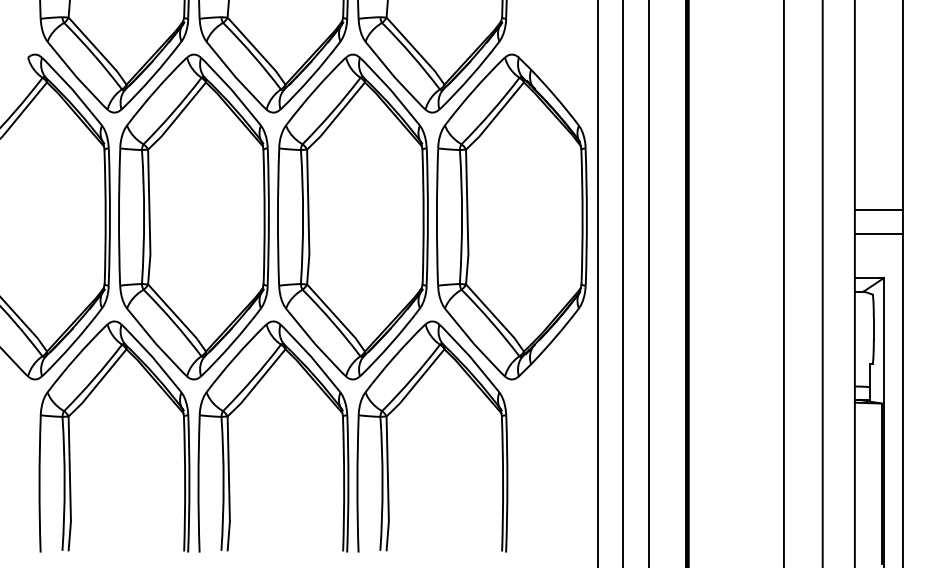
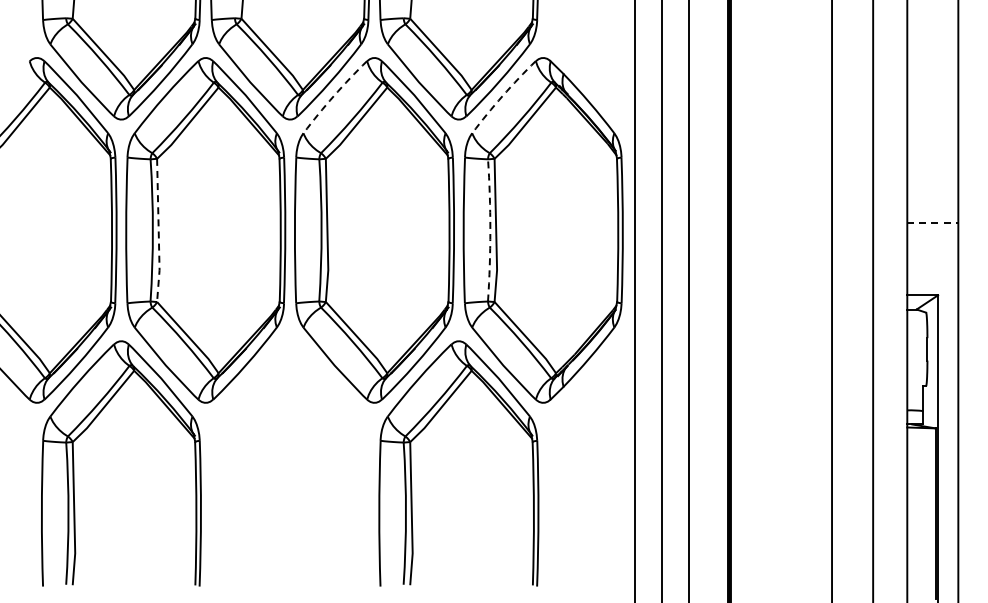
arc: (314, 90) -> (333, 96), solid -> dashed
arc: (473, 90) -> (502, 96), solid -> dashed
line: (878, 209) -> (932, 222), solid -> dashed
arc: (462, 217) -> (490, 230), solid -> dashed
line: (149, 218) -> (158, 231), solid -> dashed
line: (878, 234) -> (932, 248), removed
part: (229, 445) -> (243, 472), removed

